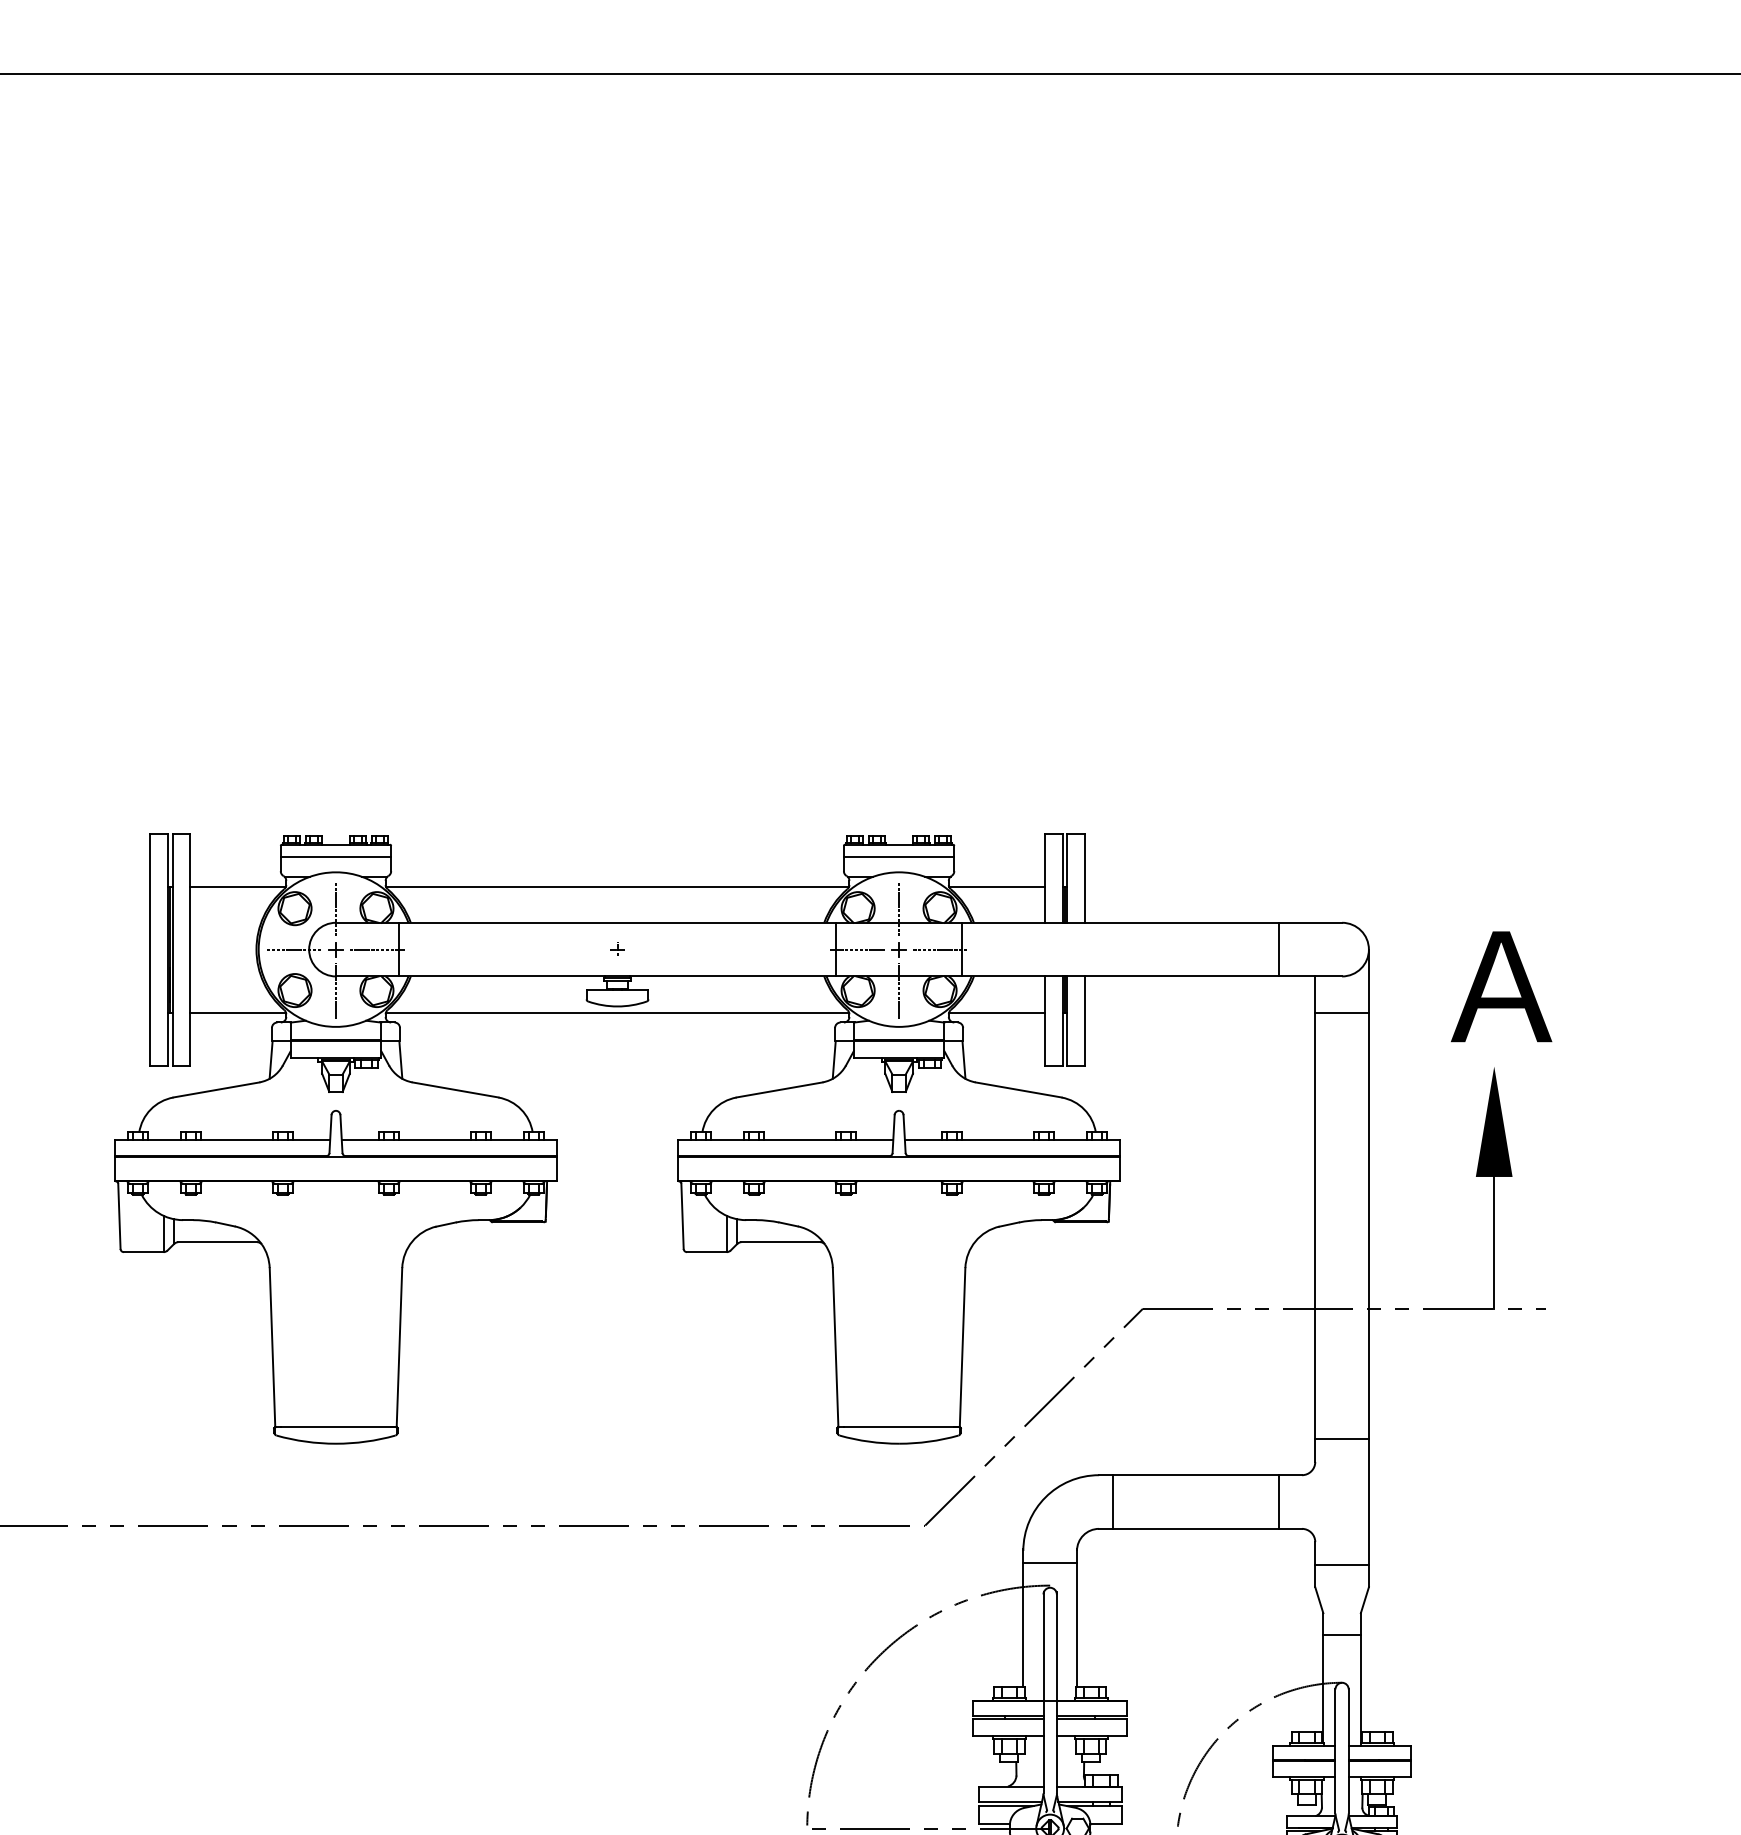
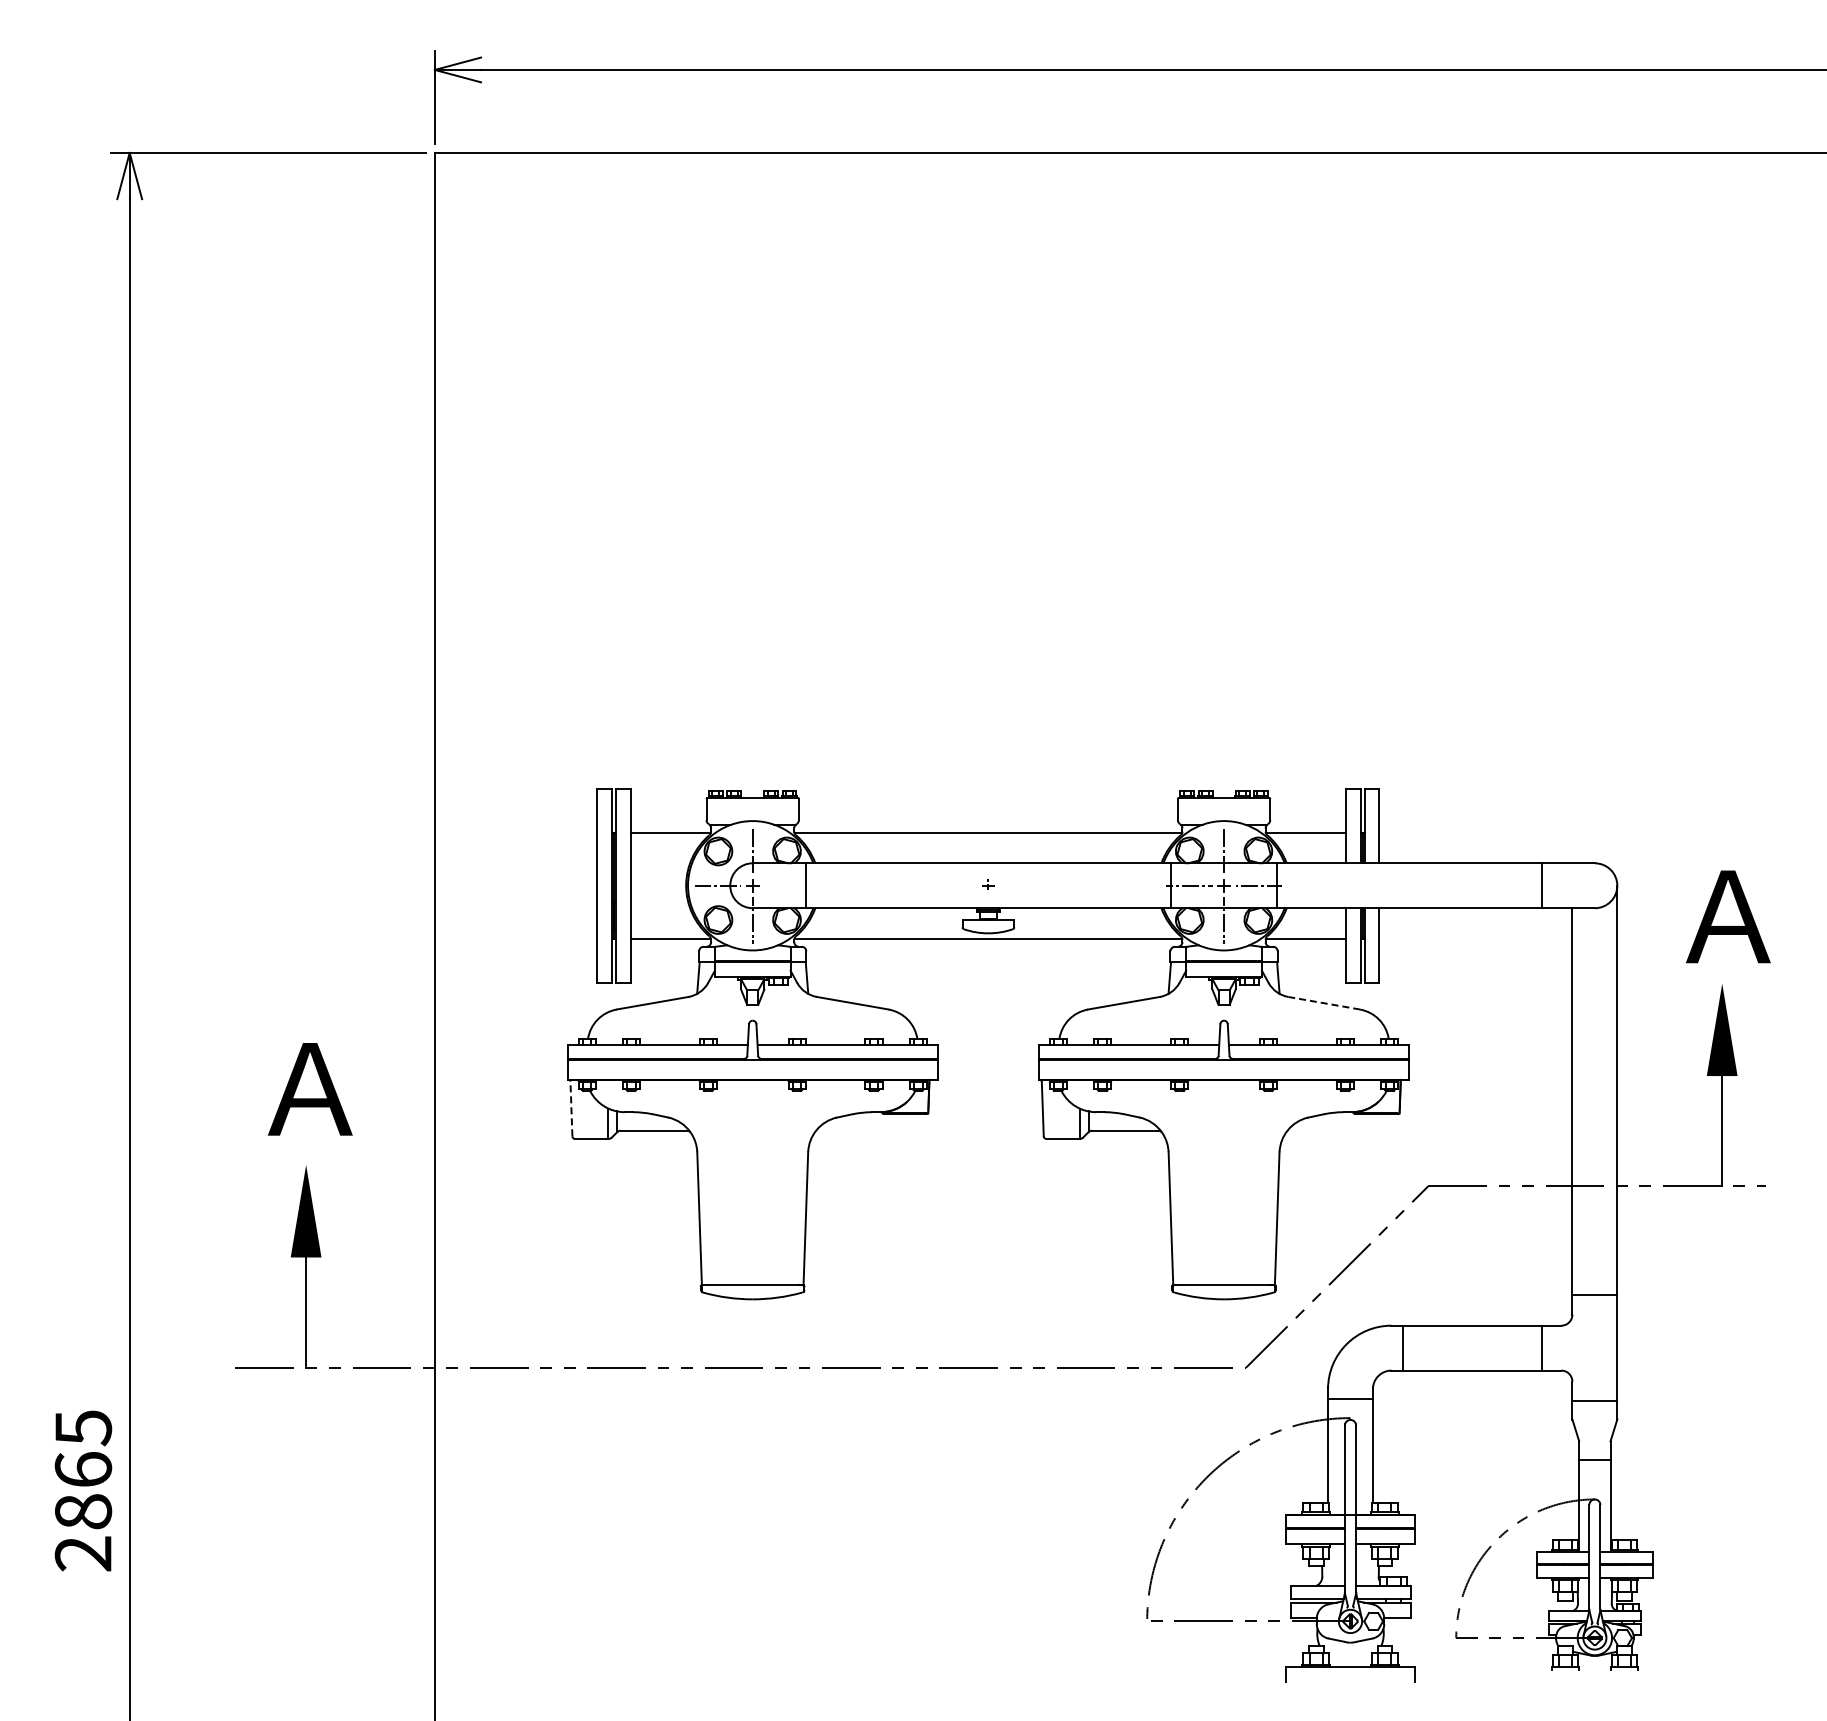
line: (335, 857) -> (752, 808), removed
line: (898, 857) -> (1223, 808), removed
line: (377, 949) -> (787, 885), removed
line: (1341, 1012) -> (1594, 938), removed
line: (1017, 1090) -> (1323, 1003), solid -> dashed
line: (119, 1215) -> (571, 1108), solid -> dashed

